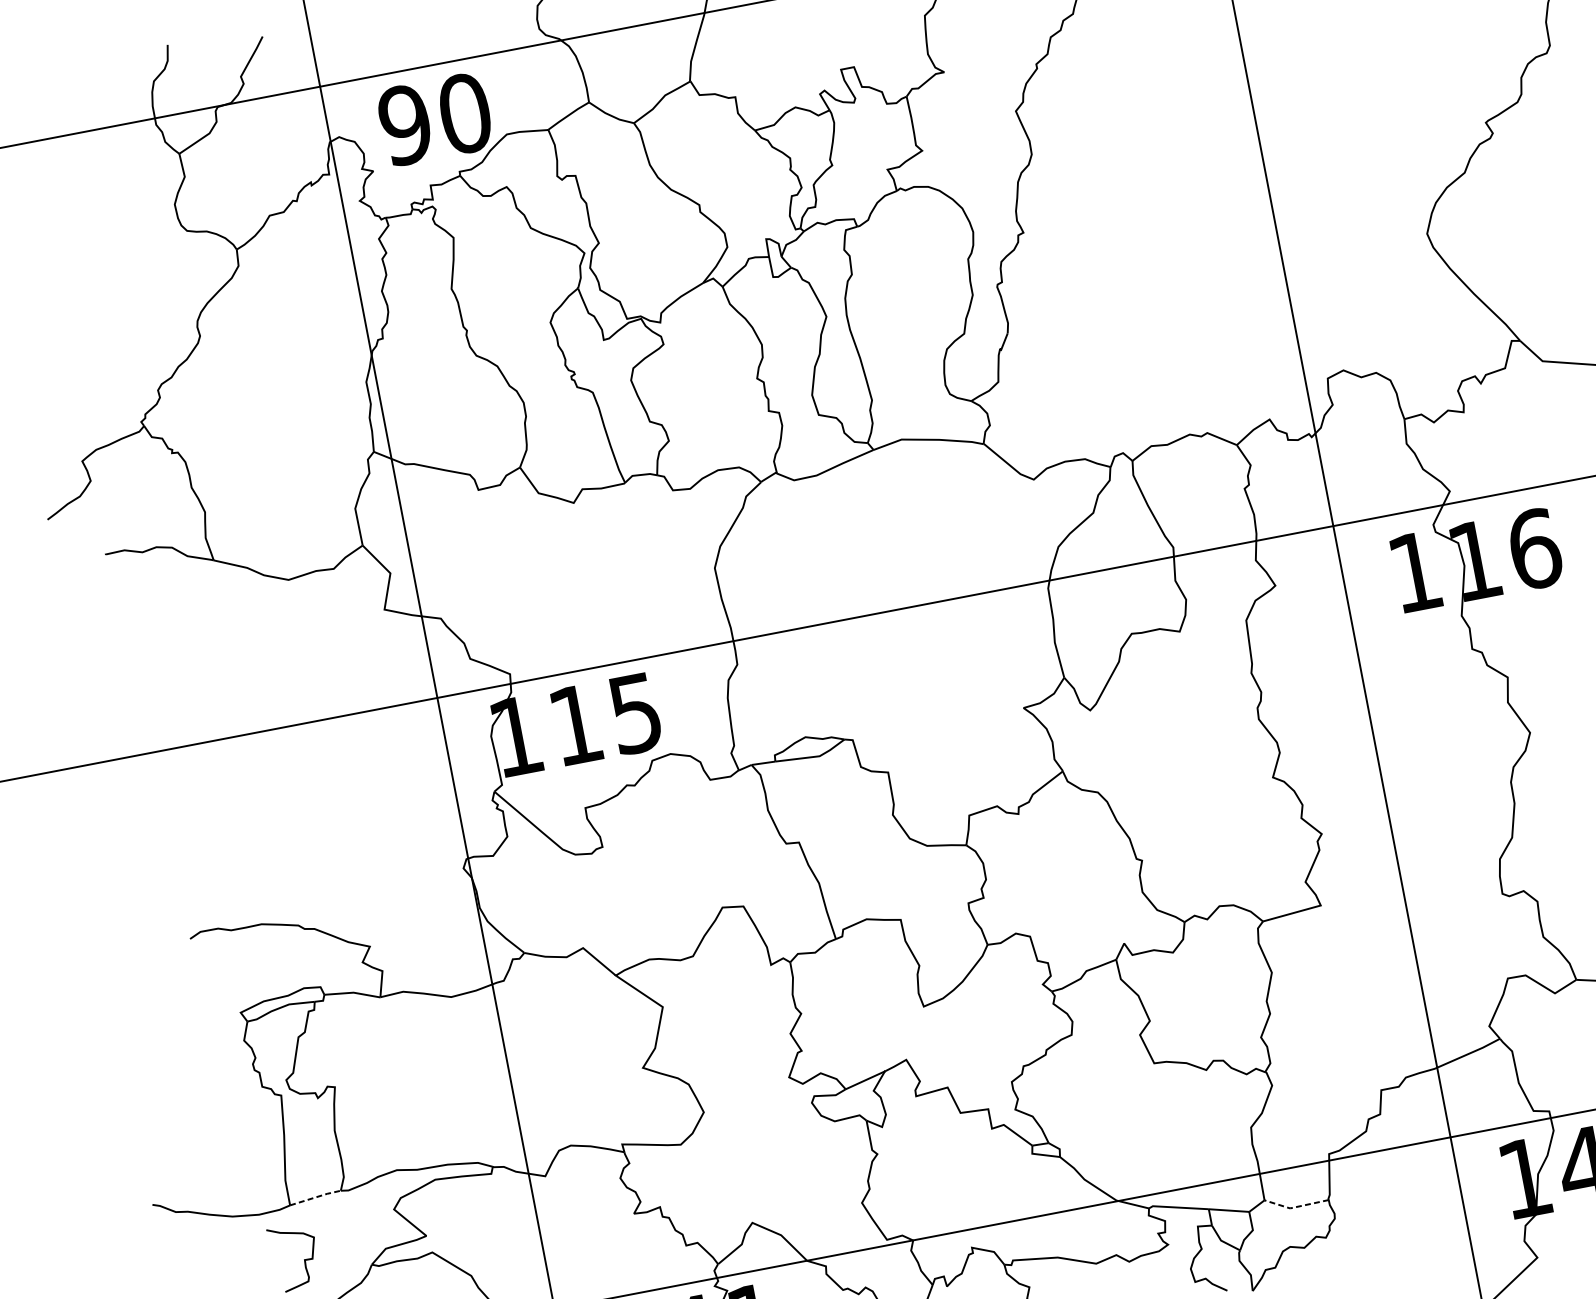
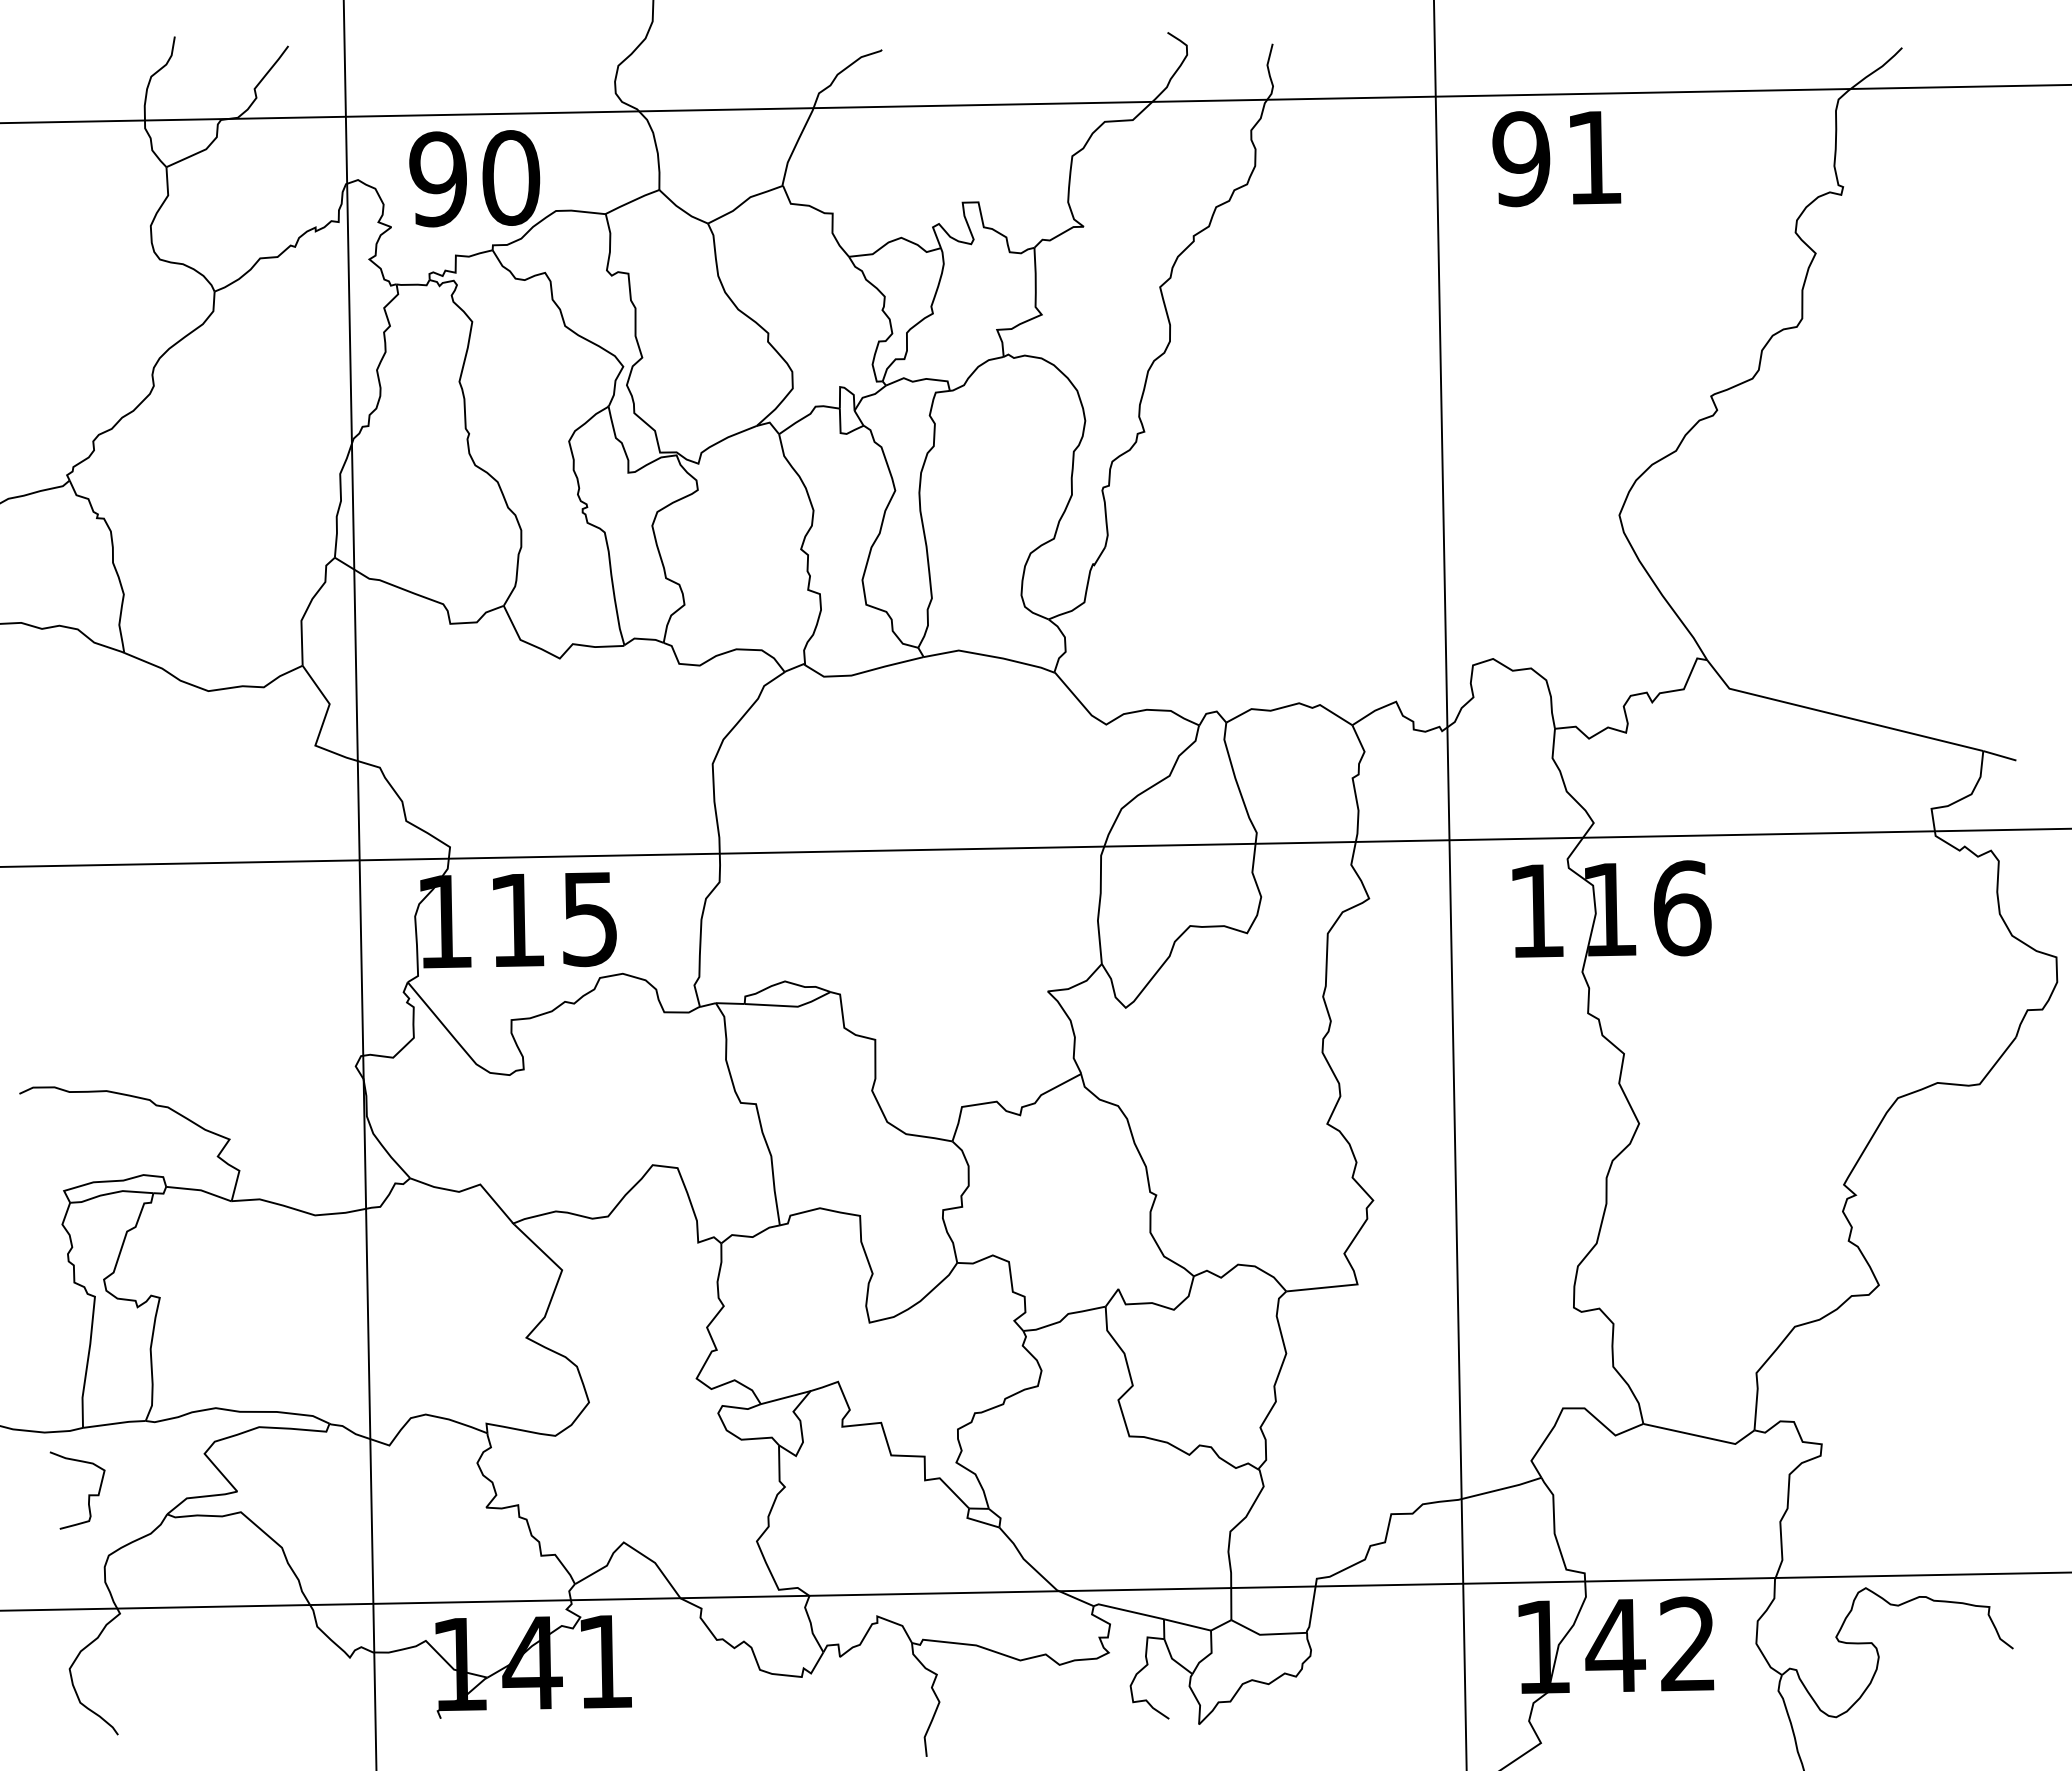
line: (316, 1197) -> (115, 1423), dashed -> solid
line: (1295, 1207) -> (1266, 1634), dashed -> solid

